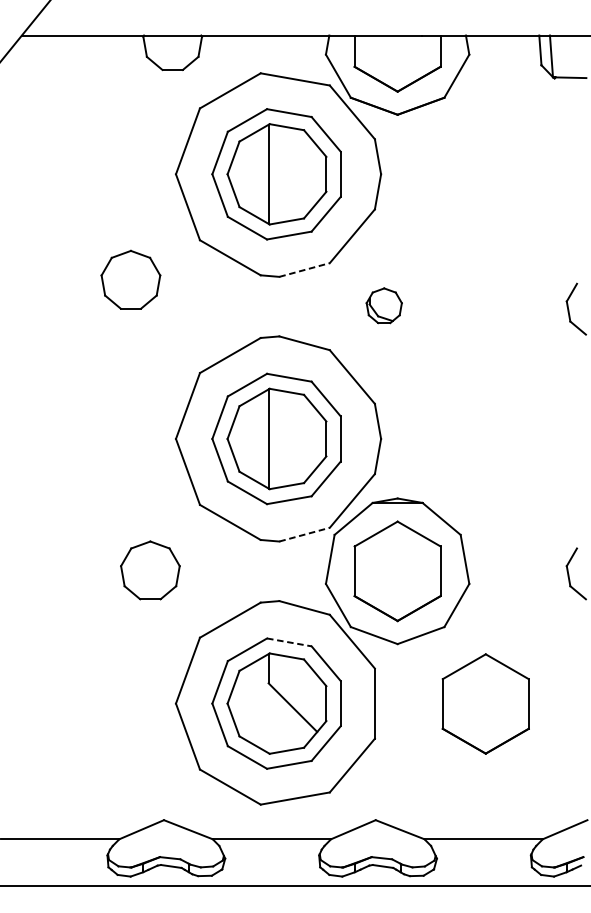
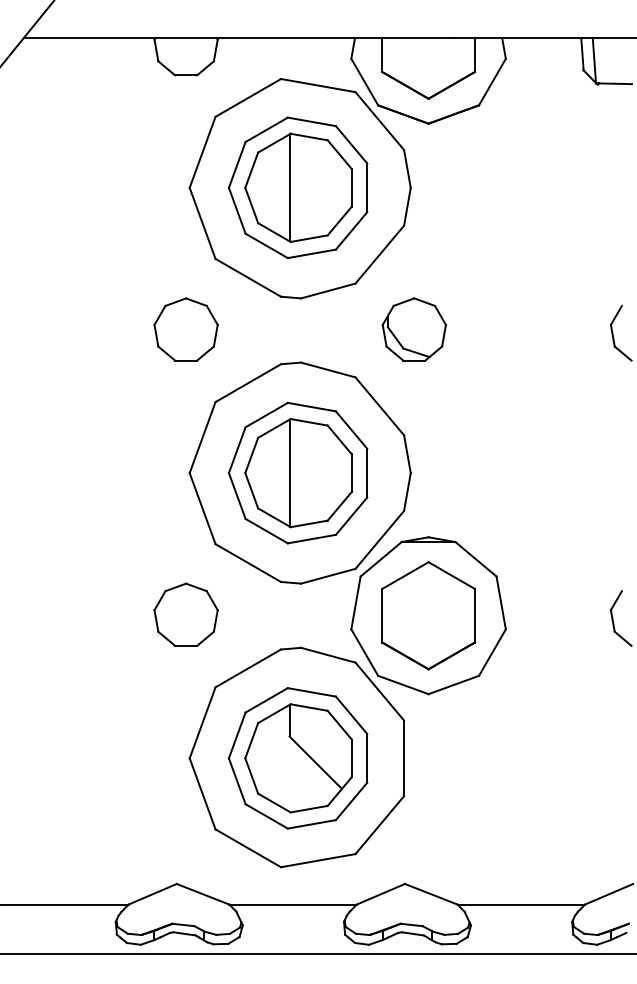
line: (304, 269) -> (328, 290), dashed -> solid
part: (130, 279) -> (185, 329), moved
part: (383, 305) -> (413, 329), size x1.67
line: (304, 534) -> (328, 576), dashed -> solid
part: (149, 570) -> (185, 614), moved
line: (289, 642) -> (312, 692), dashed -> solid
part: (485, 703) -> (523, 758), removed

